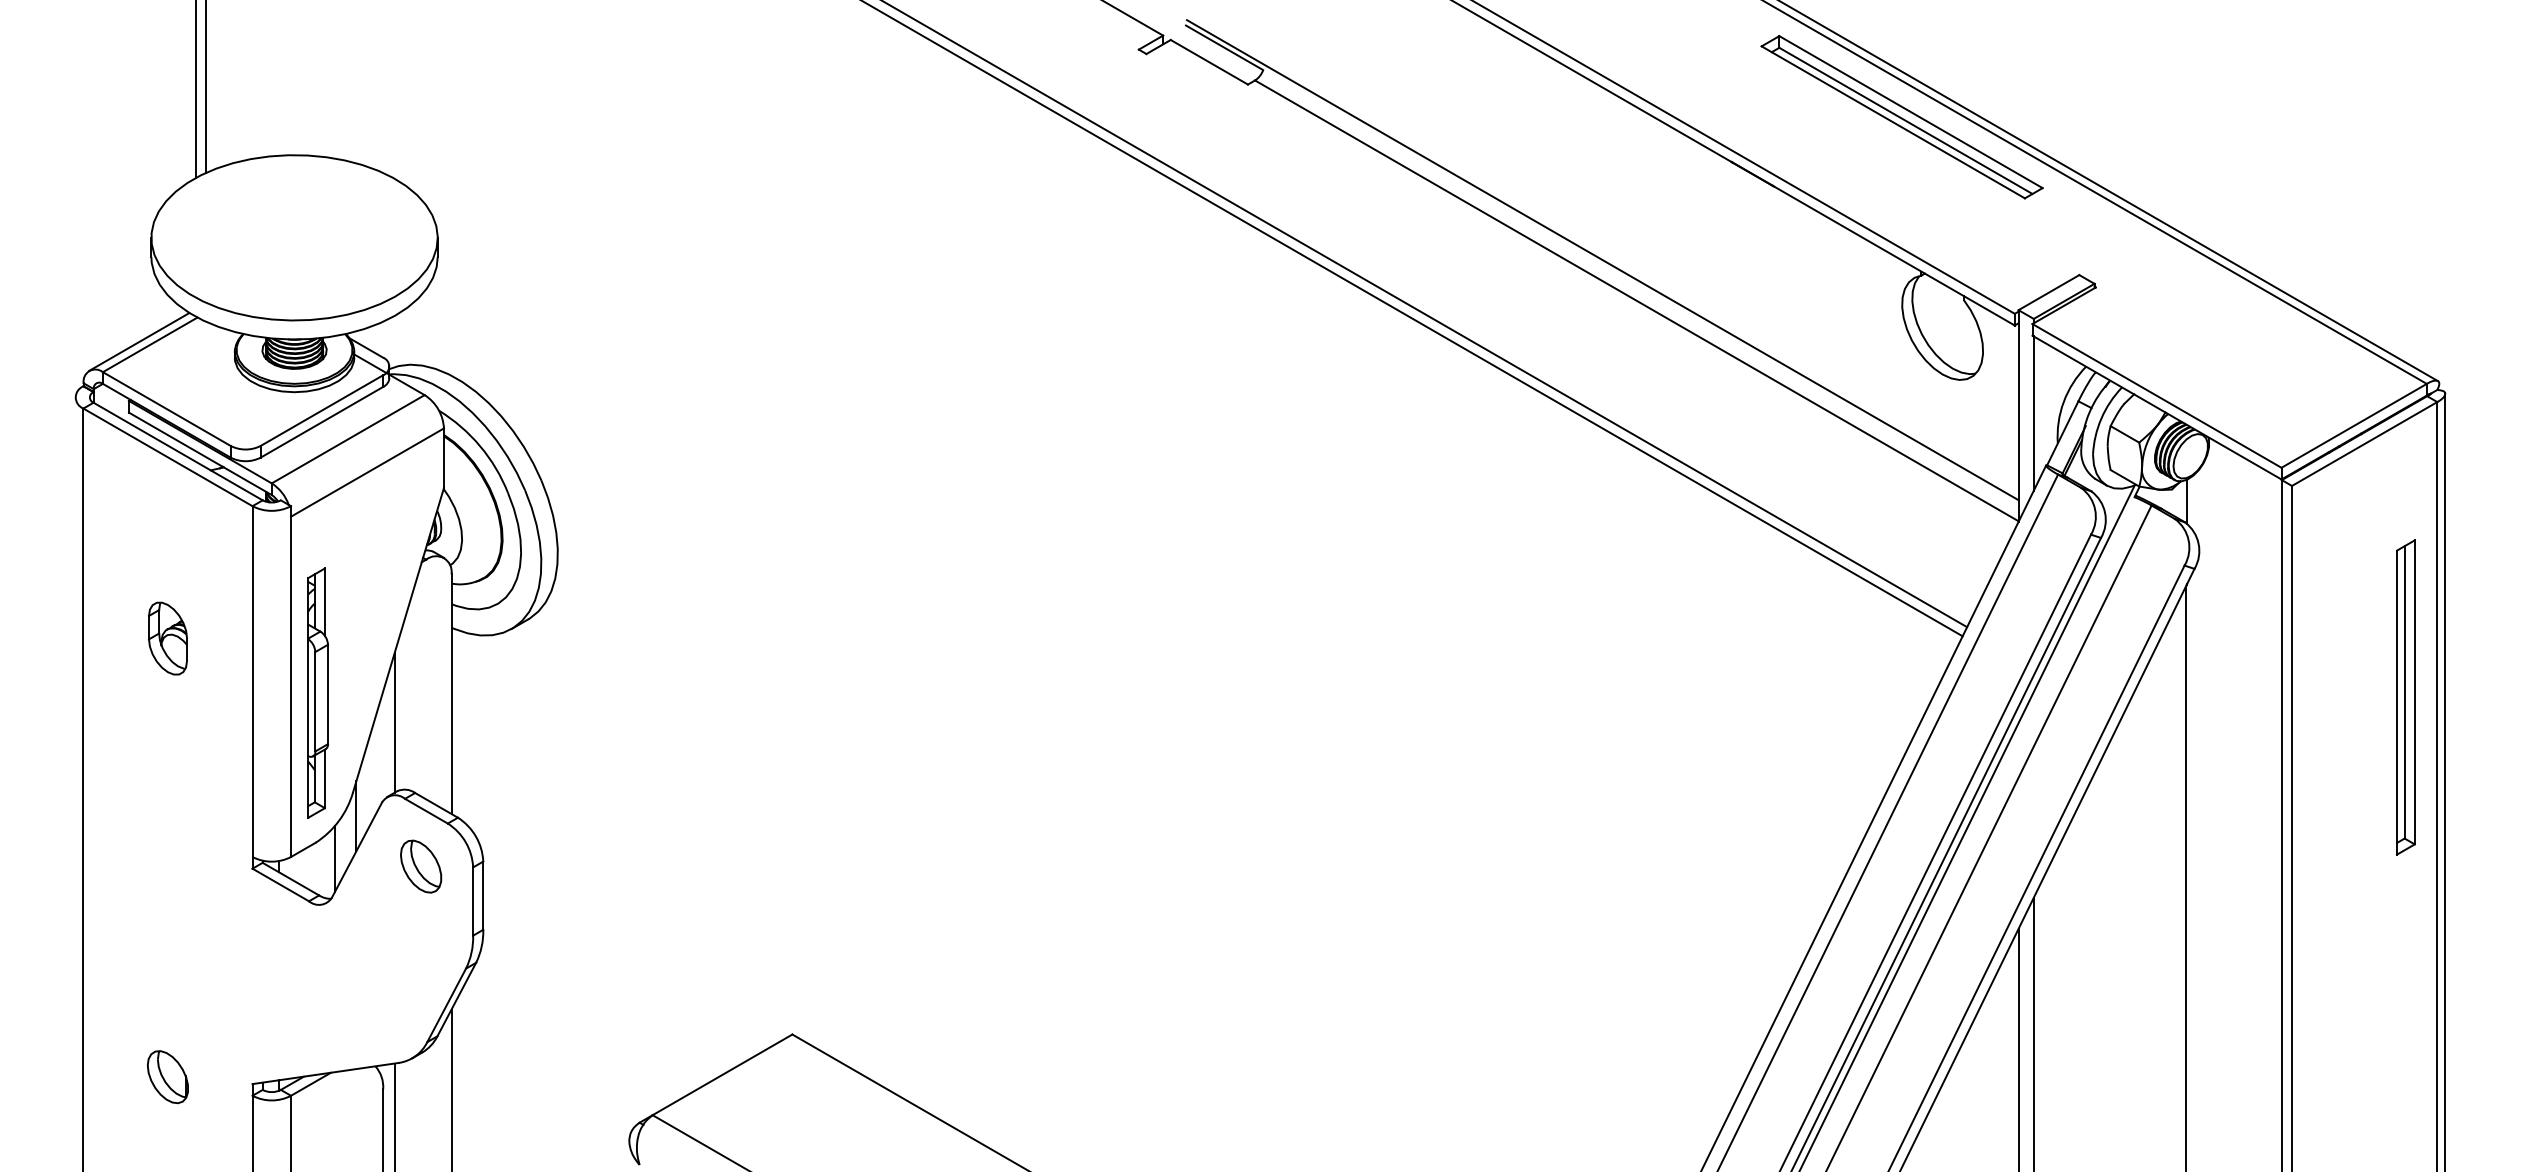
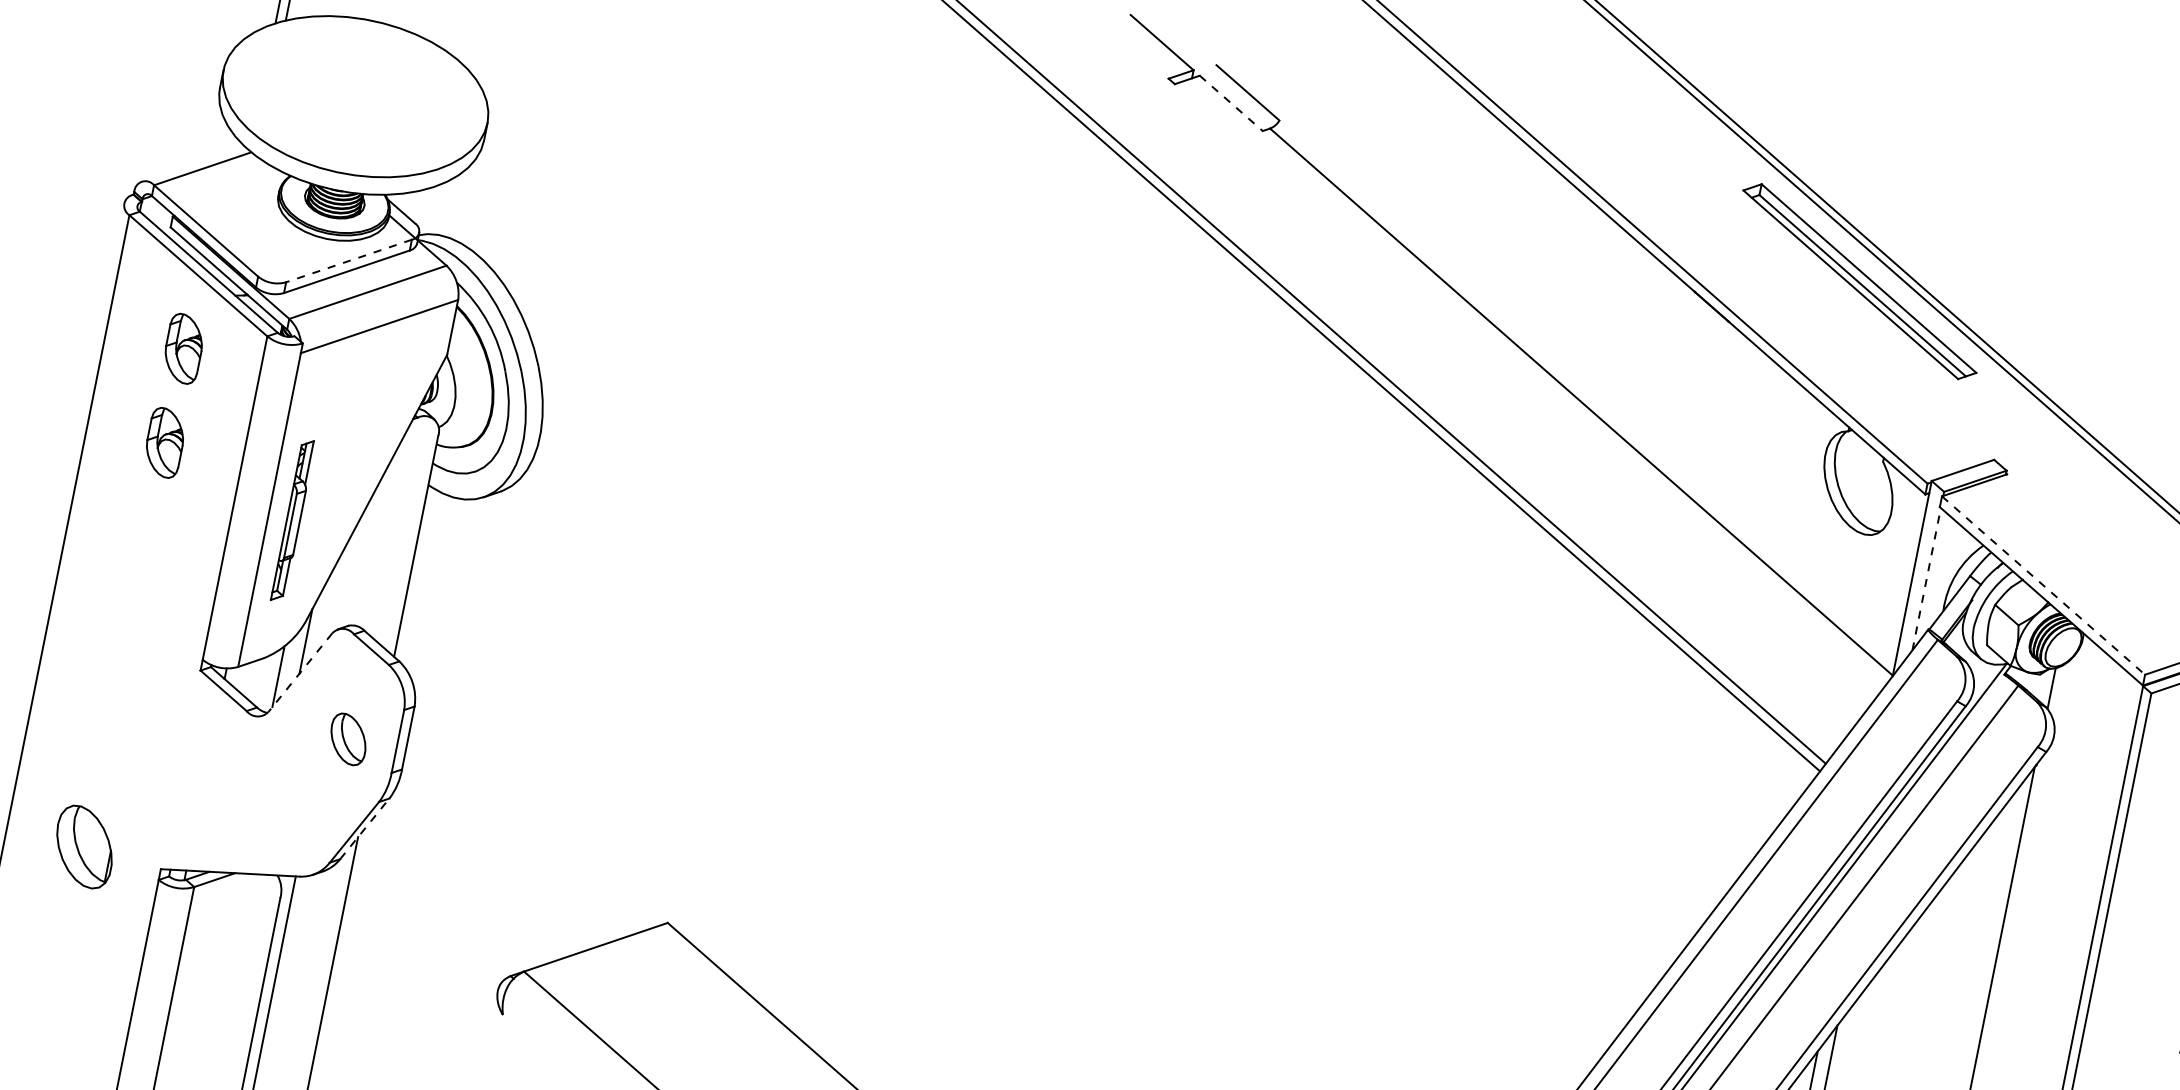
line: (1209, 62) -> (1231, 103), solid -> dashed
line: (1602, 260) -> (1557, 358), removed
line: (139, 341) -> (193, 163), removed
line: (2157, 395) -> (2044, 585), solid -> dashed
line: (322, 410) -> (349, 261), solid -> dashed
line: (2033, 413) -> (1926, 579), solid -> dashed
part: (167, 536) -> (183, 348), added
part: (317, 692) -> (292, 520), size x0.7
line: (394, 722) -> (358, 561), removed
line: (357, 850) -> (300, 673), solid -> dashed
part: (421, 866) -> (348, 739), moved
line: (456, 999) -> (364, 828), solid -> dashed
part: (167, 1077) -> (83, 847), size x1.6

